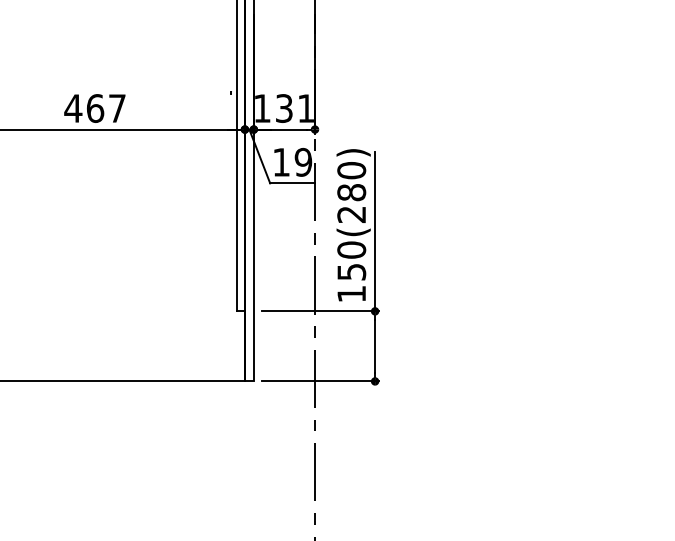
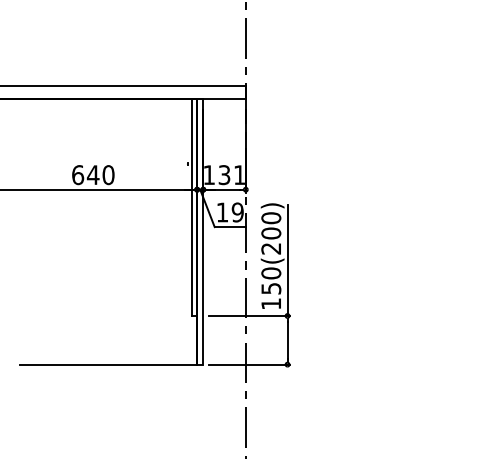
text: (94, 109) -> (92, 175), 467 -> 640
text: (350, 192) -> (270, 233), 150(280) -> 150(200)

